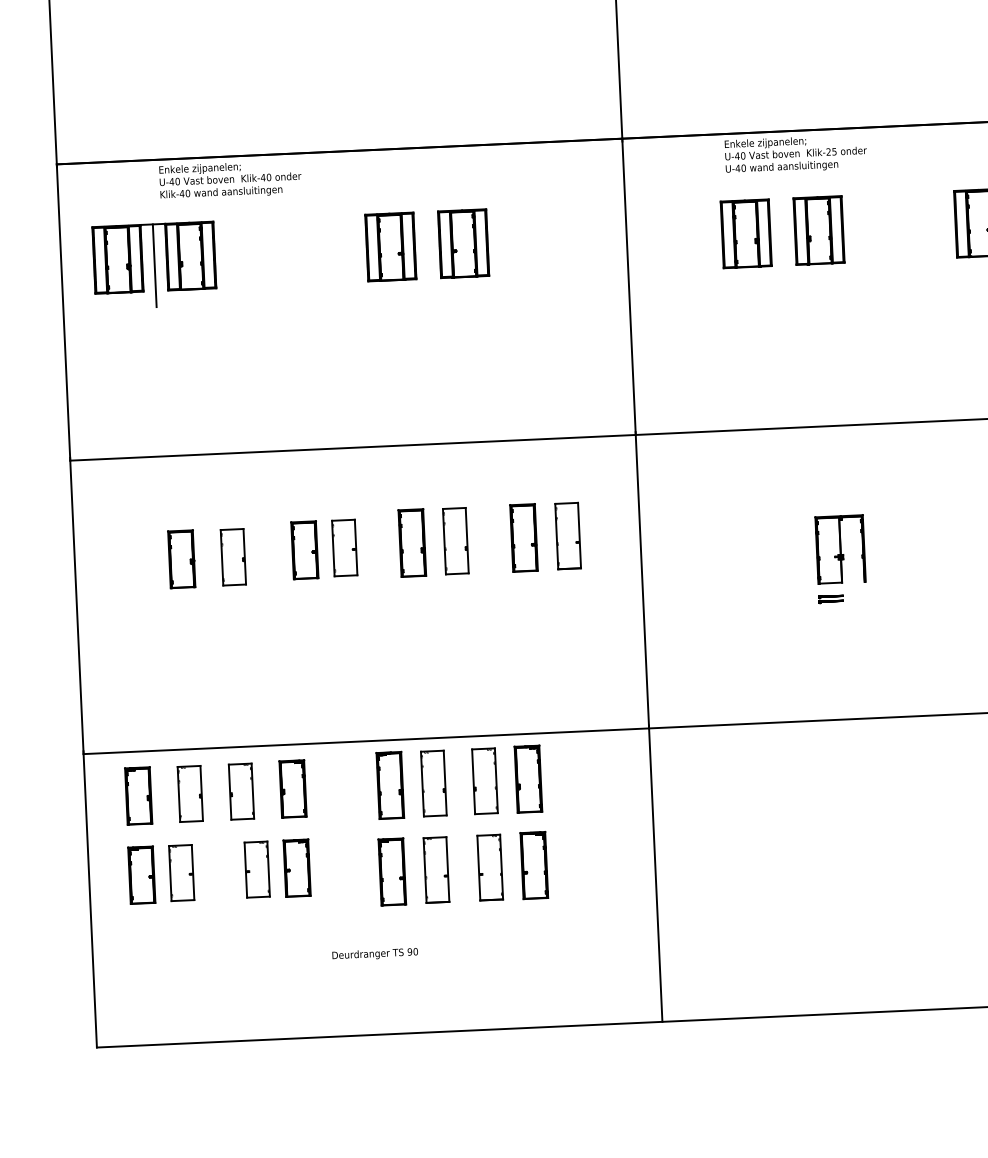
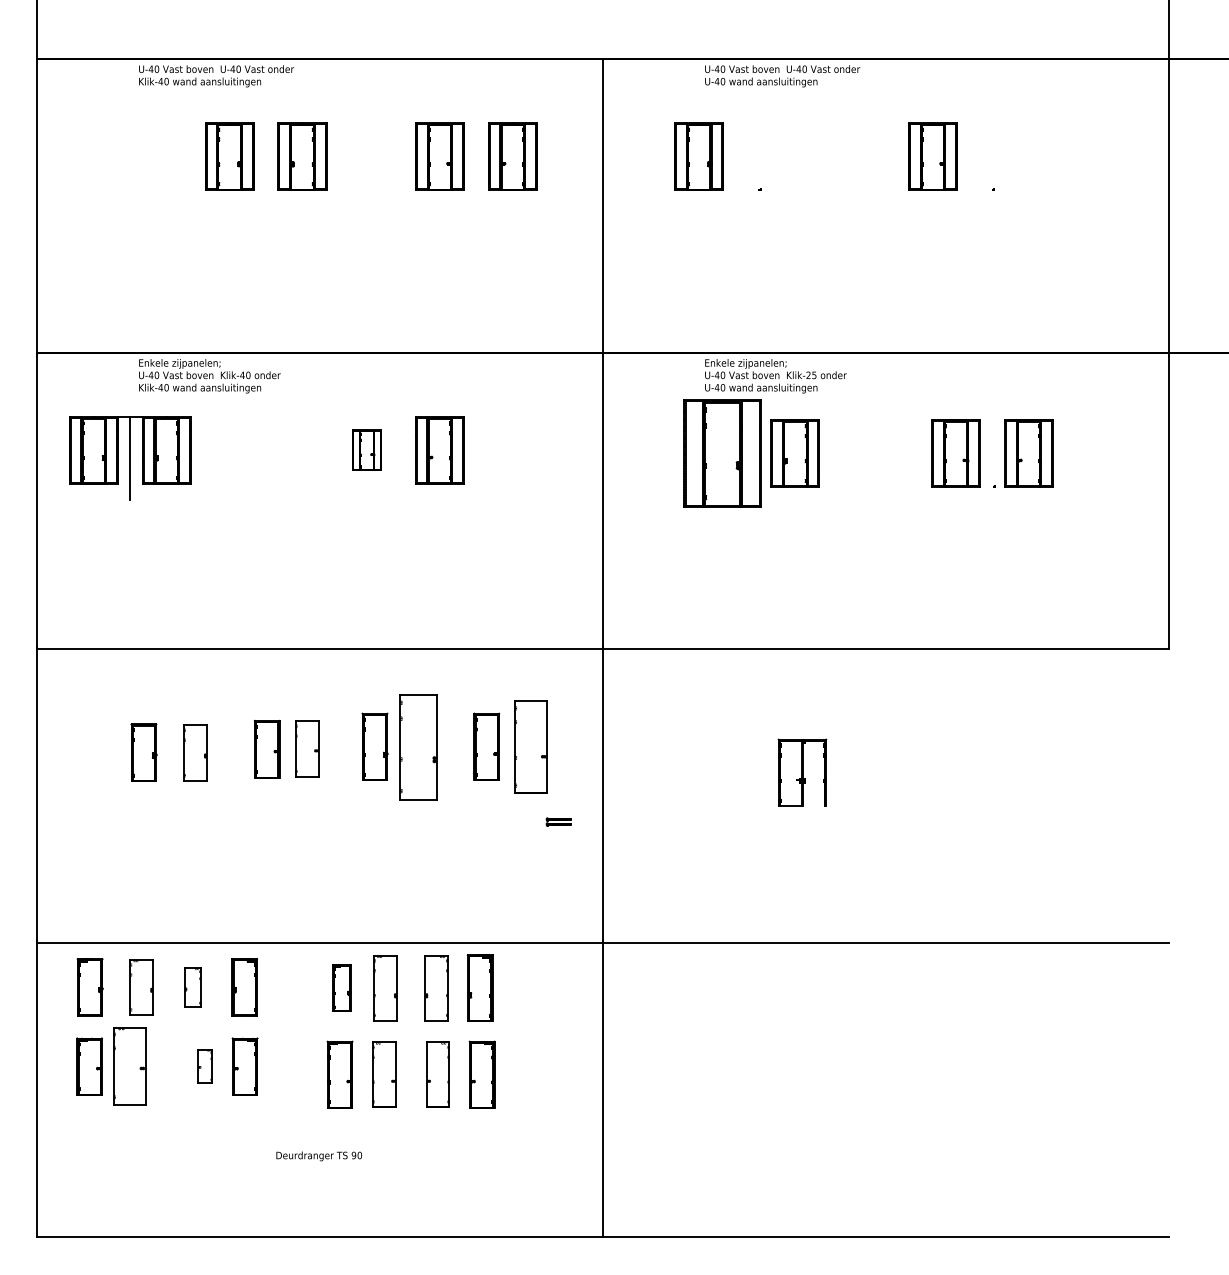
part: (746, 233) -> (722, 453), size x1.6
part: (390, 247) -> (366, 450), size x0.6
part: (567, 535) -> (530, 746), size x1.4
part: (455, 540) -> (418, 746), size x1.6
part: (830, 598) -> (558, 821), moved
part: (389, 784) -> (341, 987), size x0.7
part: (240, 791) -> (192, 987), size x0.7
part: (257, 869) -> (205, 1066), size x0.6
part: (181, 873) -> (129, 1066), size x1.4

